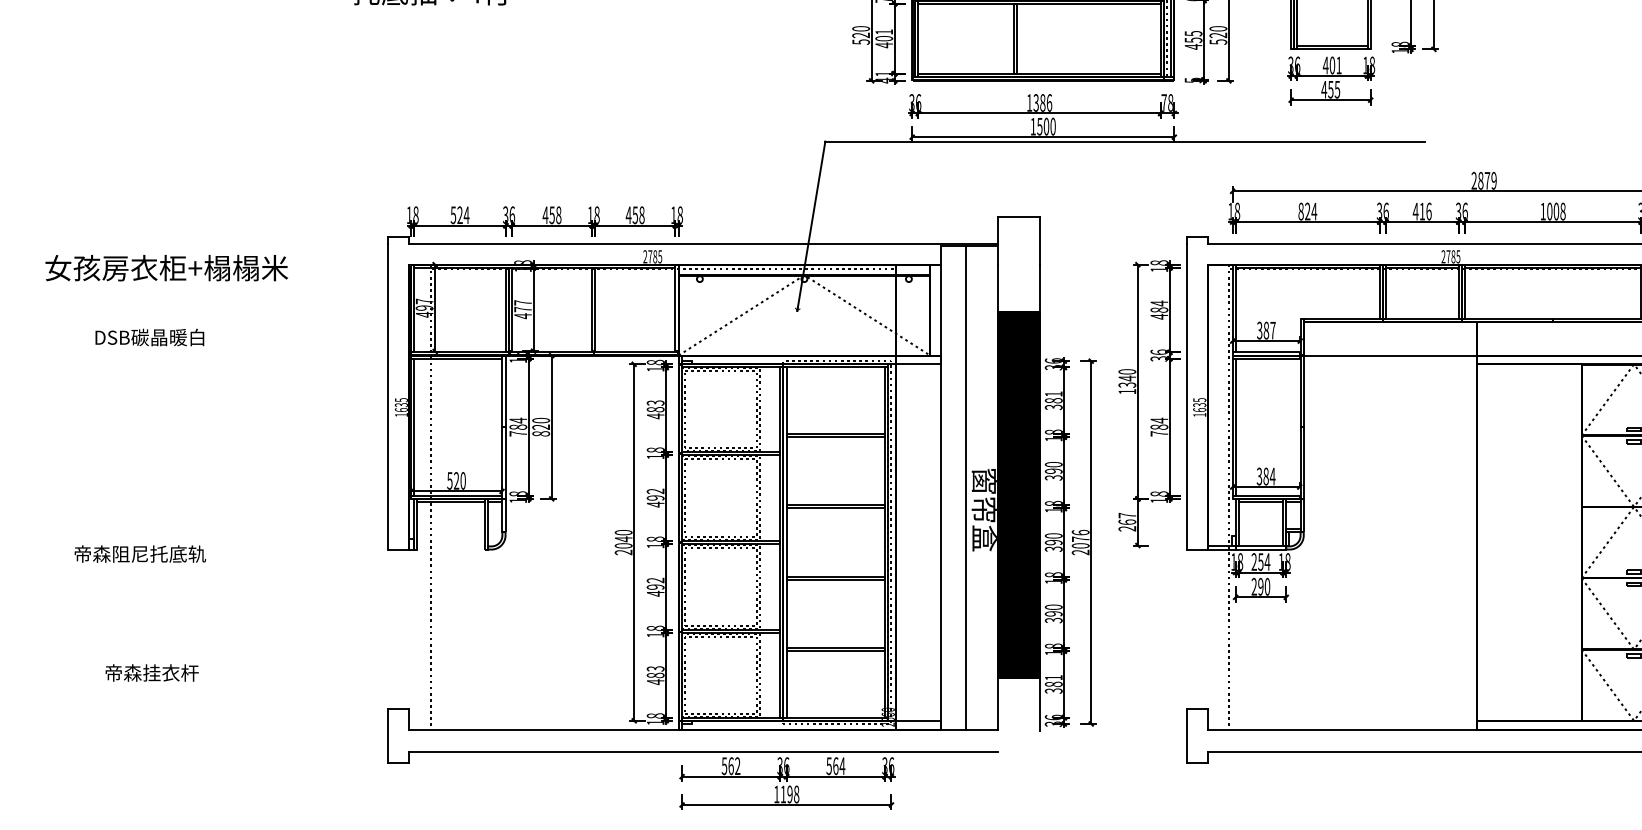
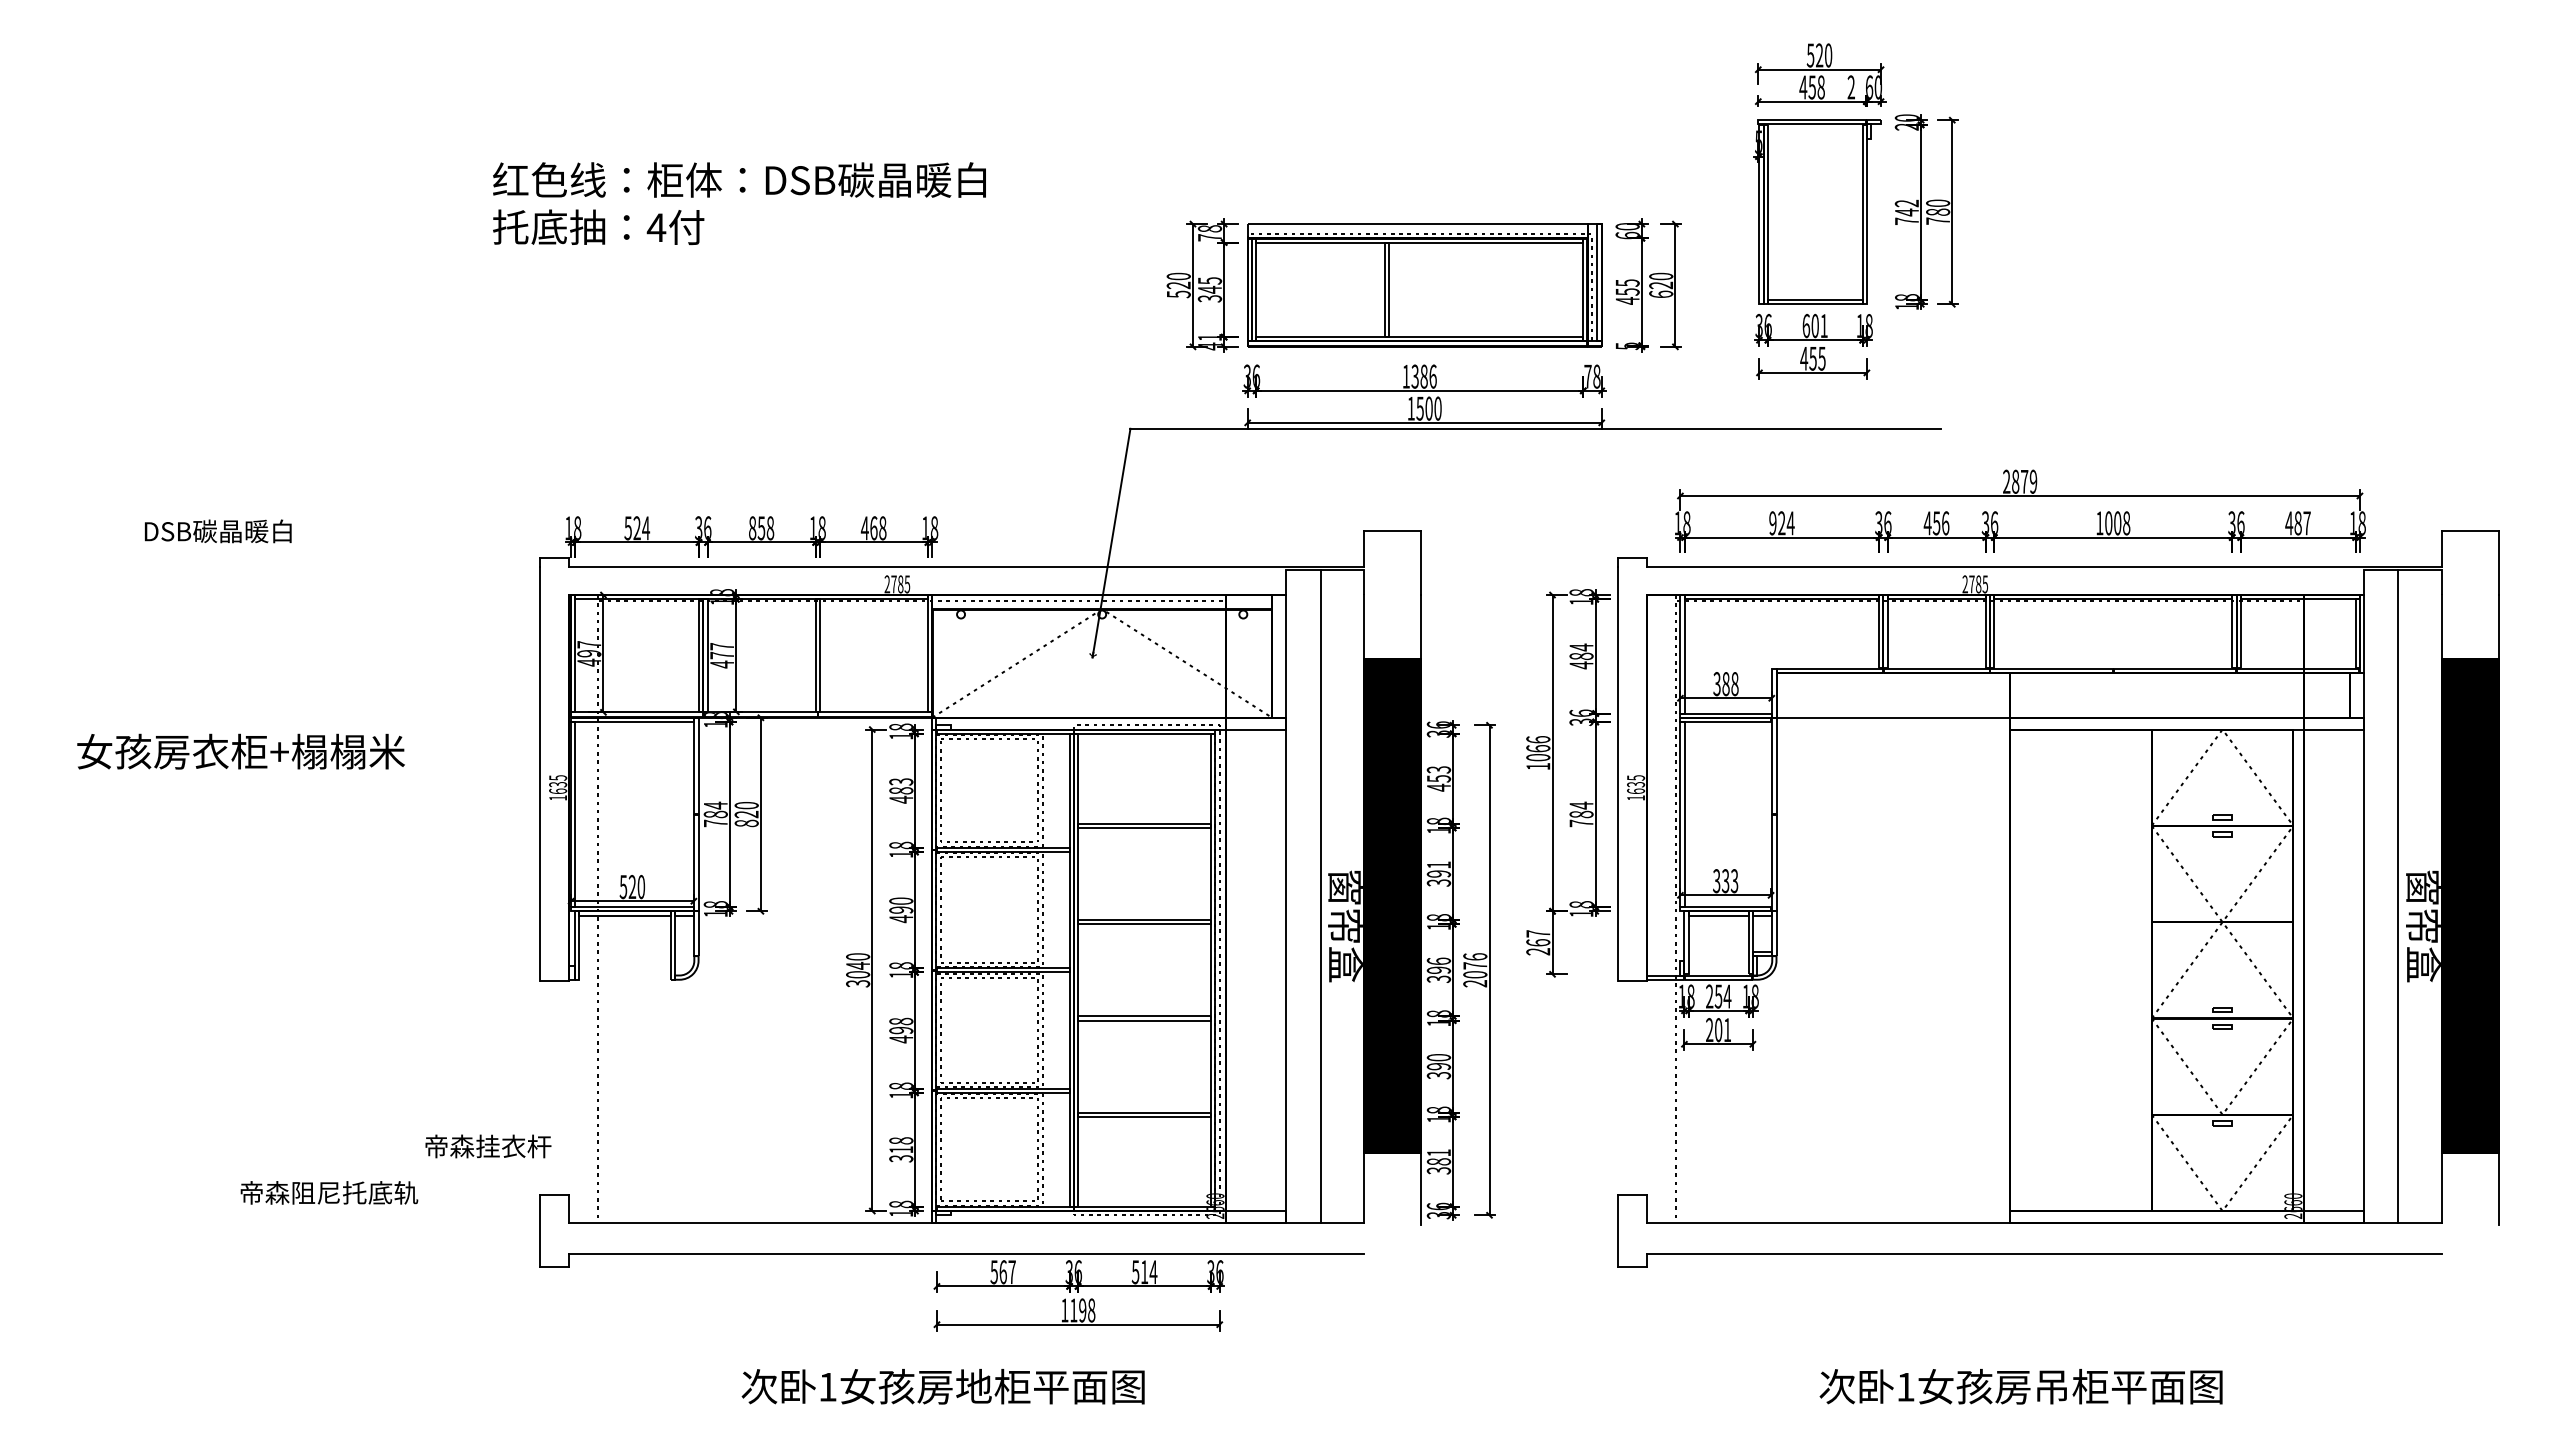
text: (883, 38) -> (1209, 289), 401 -> 345
text: (1218, 42) -> (1661, 294), 520 -> 620
text: (1325, 65) -> (1806, 325), 401 -> 601
text: (1300, 211) -> (1772, 523), 824 -> 924
text: (1422, 211) -> (1936, 523), 416 -> 456
text: (545, 215) -> (752, 528), 458 -> 858
text: (635, 215) -> (873, 528), 458 -> 468
text: (166, 267) -> (240, 751), moved
text: (1272, 330) -> (1734, 684), 387 -> 388
text: (150, 337) -> (218, 531), moved
text: (1127, 378) -> (1538, 748), 1340 -> 1066
text: (1053, 400) -> (1438, 778), 381 -> 453
text: (1053, 464) -> (1438, 864), 390 -> 391
text: (1269, 476) -> (1730, 881), 384 -> 333
text: (655, 490) -> (901, 900), 492 -> 490
text: (1053, 535) -> (1438, 960), 390 -> 396
text: (623, 552) -> (858, 983), 2040 -> 3040
text: (140, 553) -> (329, 1192), moved
text: (655, 580) -> (901, 1021), 492 -> 498
text: (1264, 587) -> (1723, 1030), 290 -> 201
text: (152, 673) -> (488, 1146), moved
text: (655, 675) -> (901, 1149), 483 -> 318
text: (737, 765) -> (1011, 1271), 562 -> 567
text: (835, 766) -> (1144, 1272), 564 -> 514

